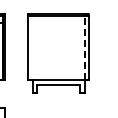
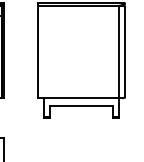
line: (84, 47) -> (118, 51), dashed -> solid

